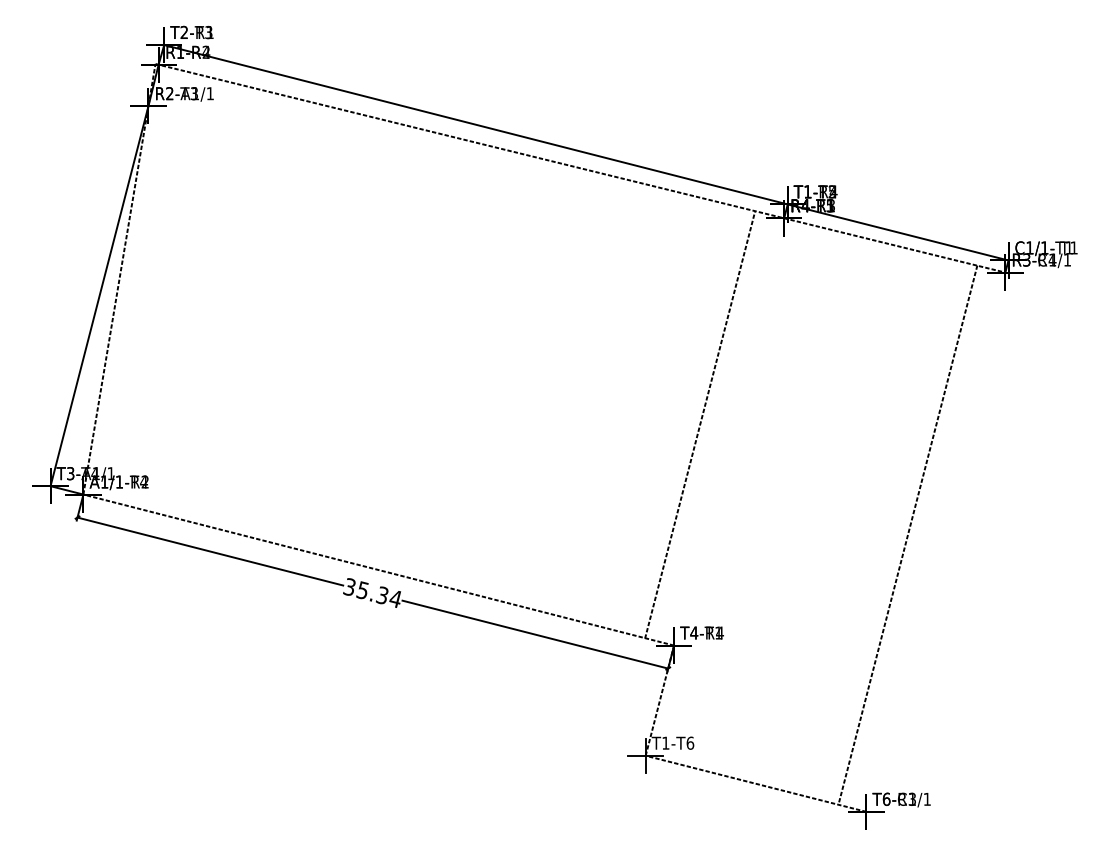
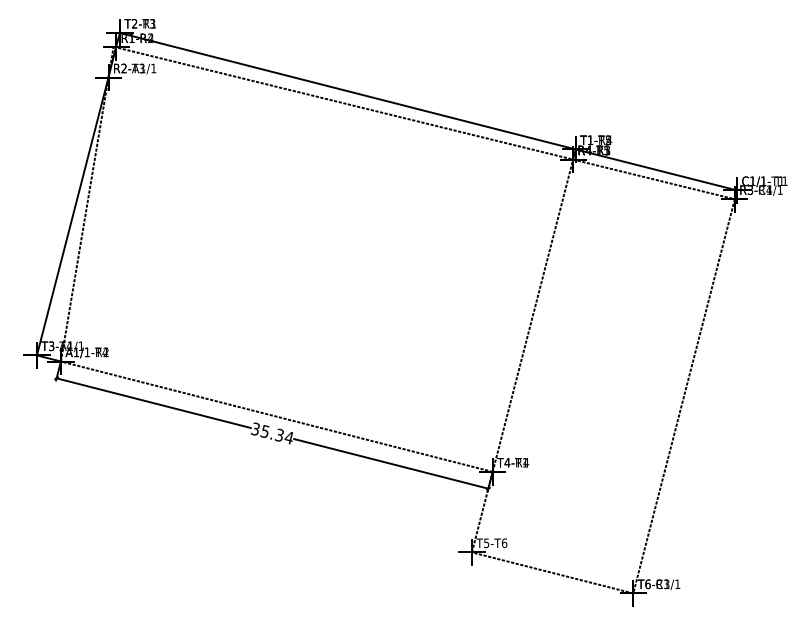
line: (700, 424) -> (533, 315), moved
line: (907, 534) -> (683, 395), moved
text: (665, 742) -> (486, 542), T1-T6 -> T5-T6

